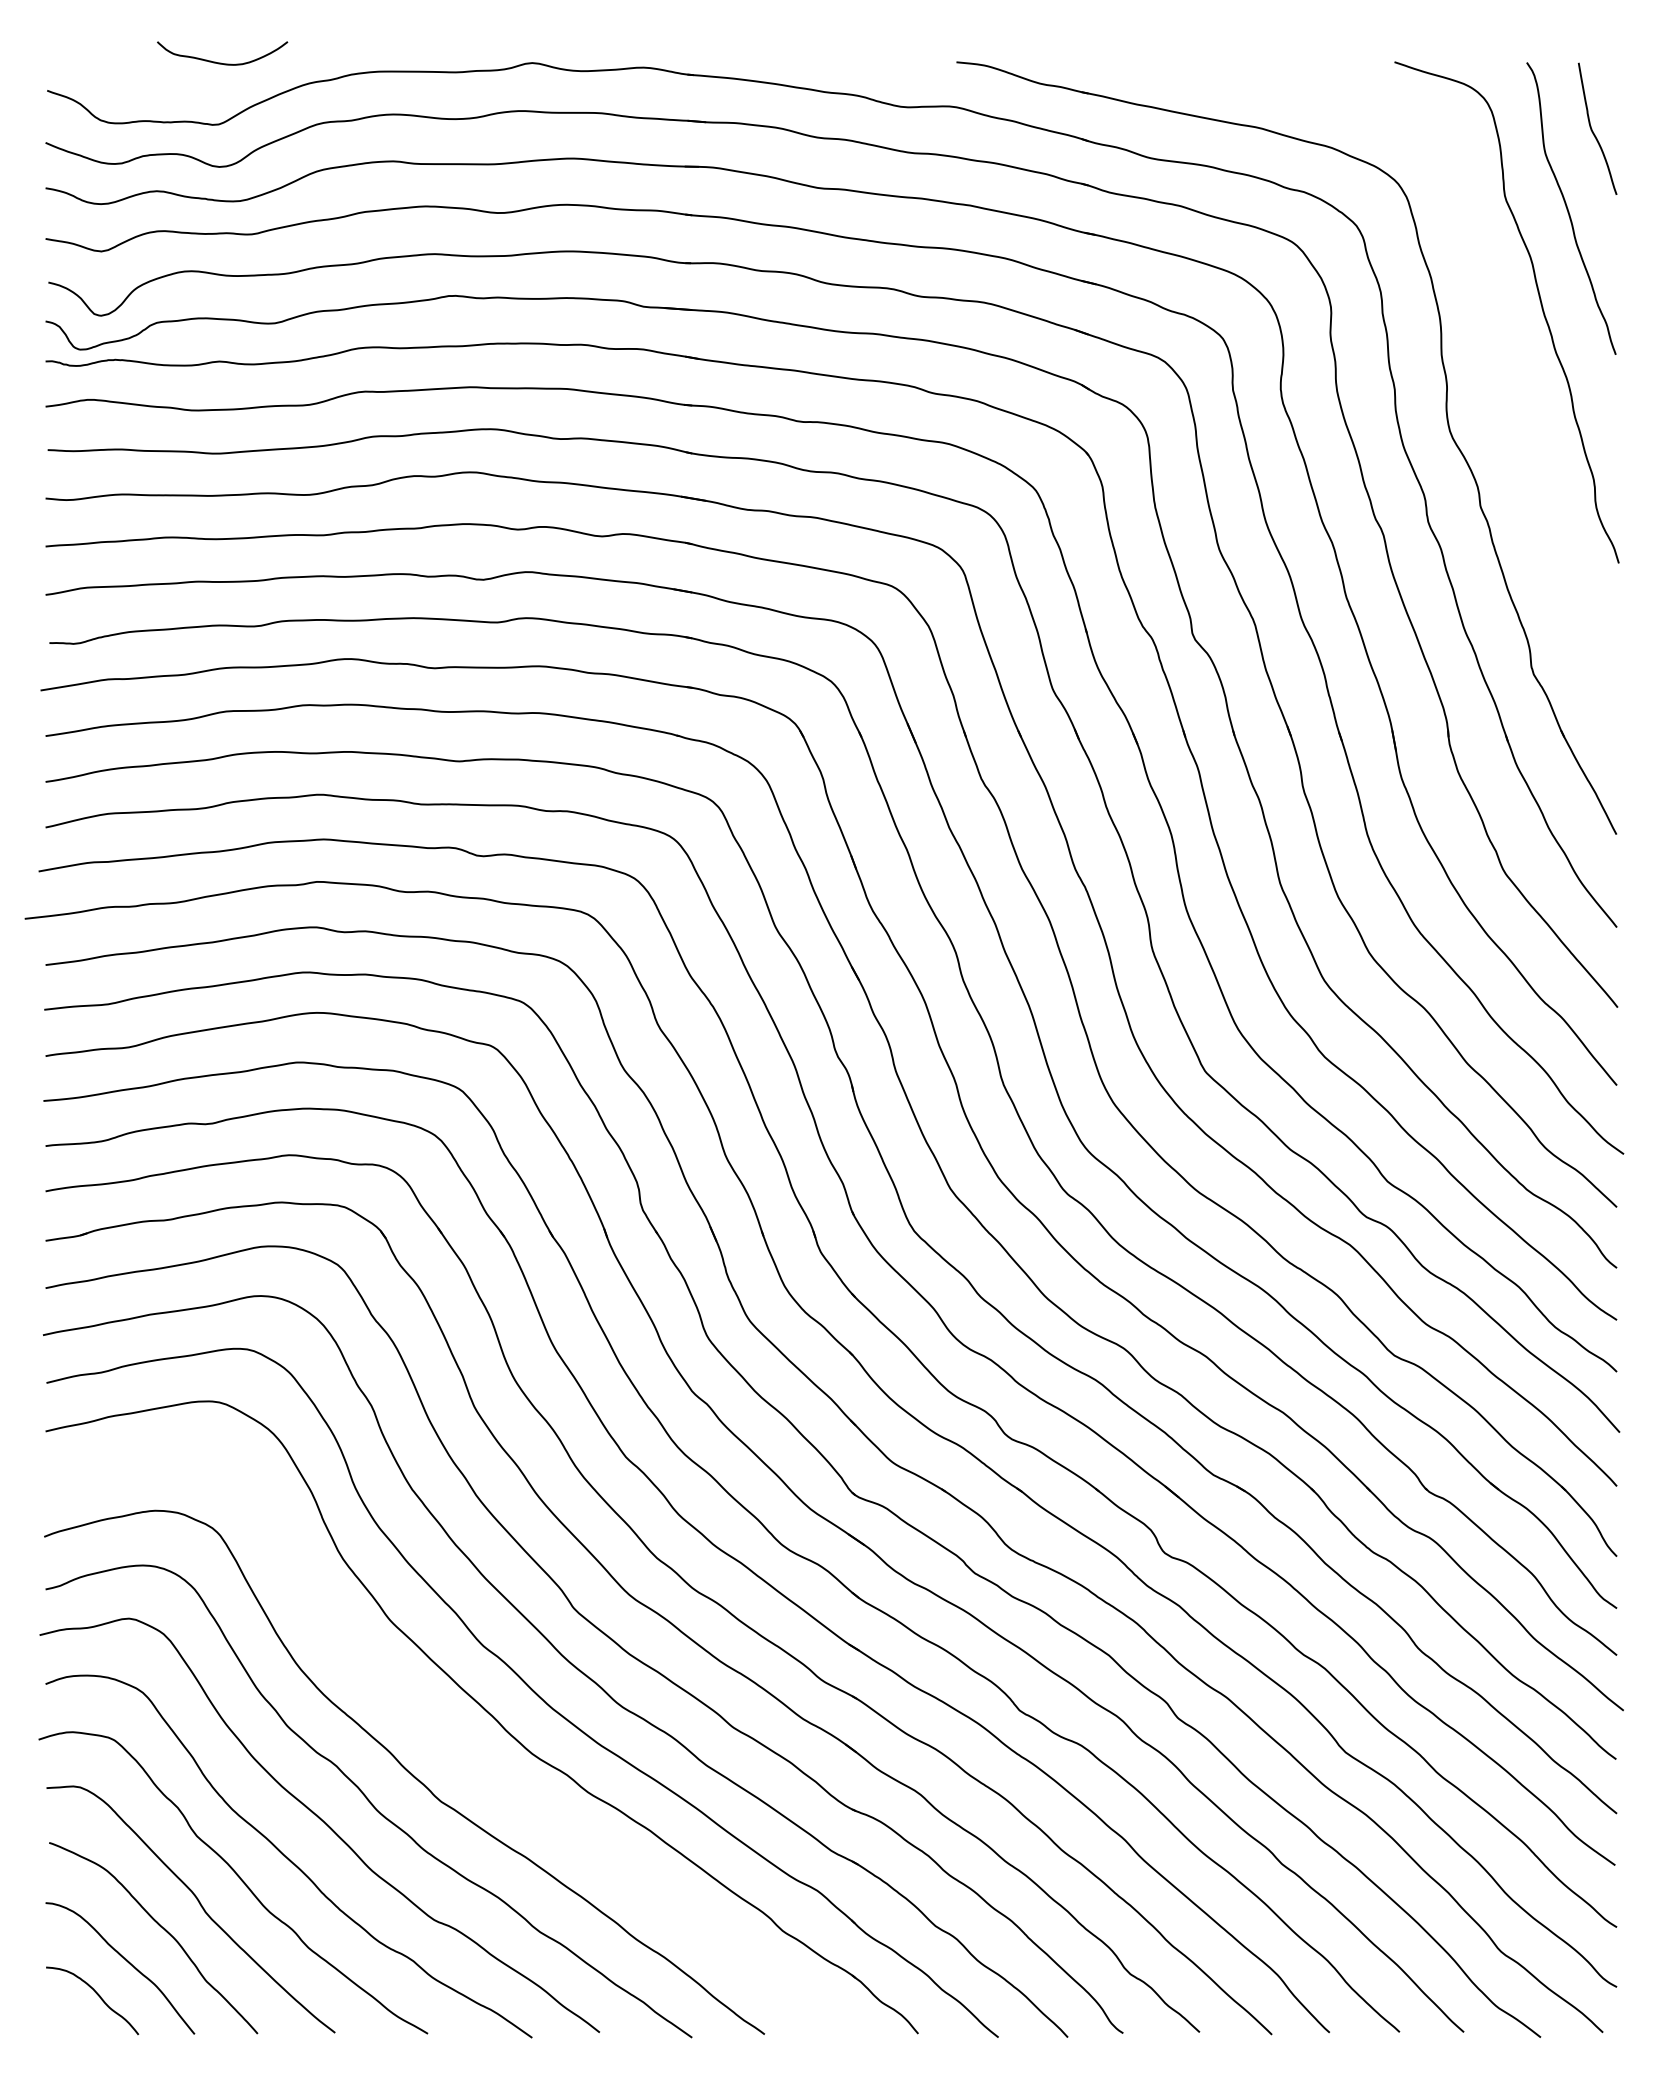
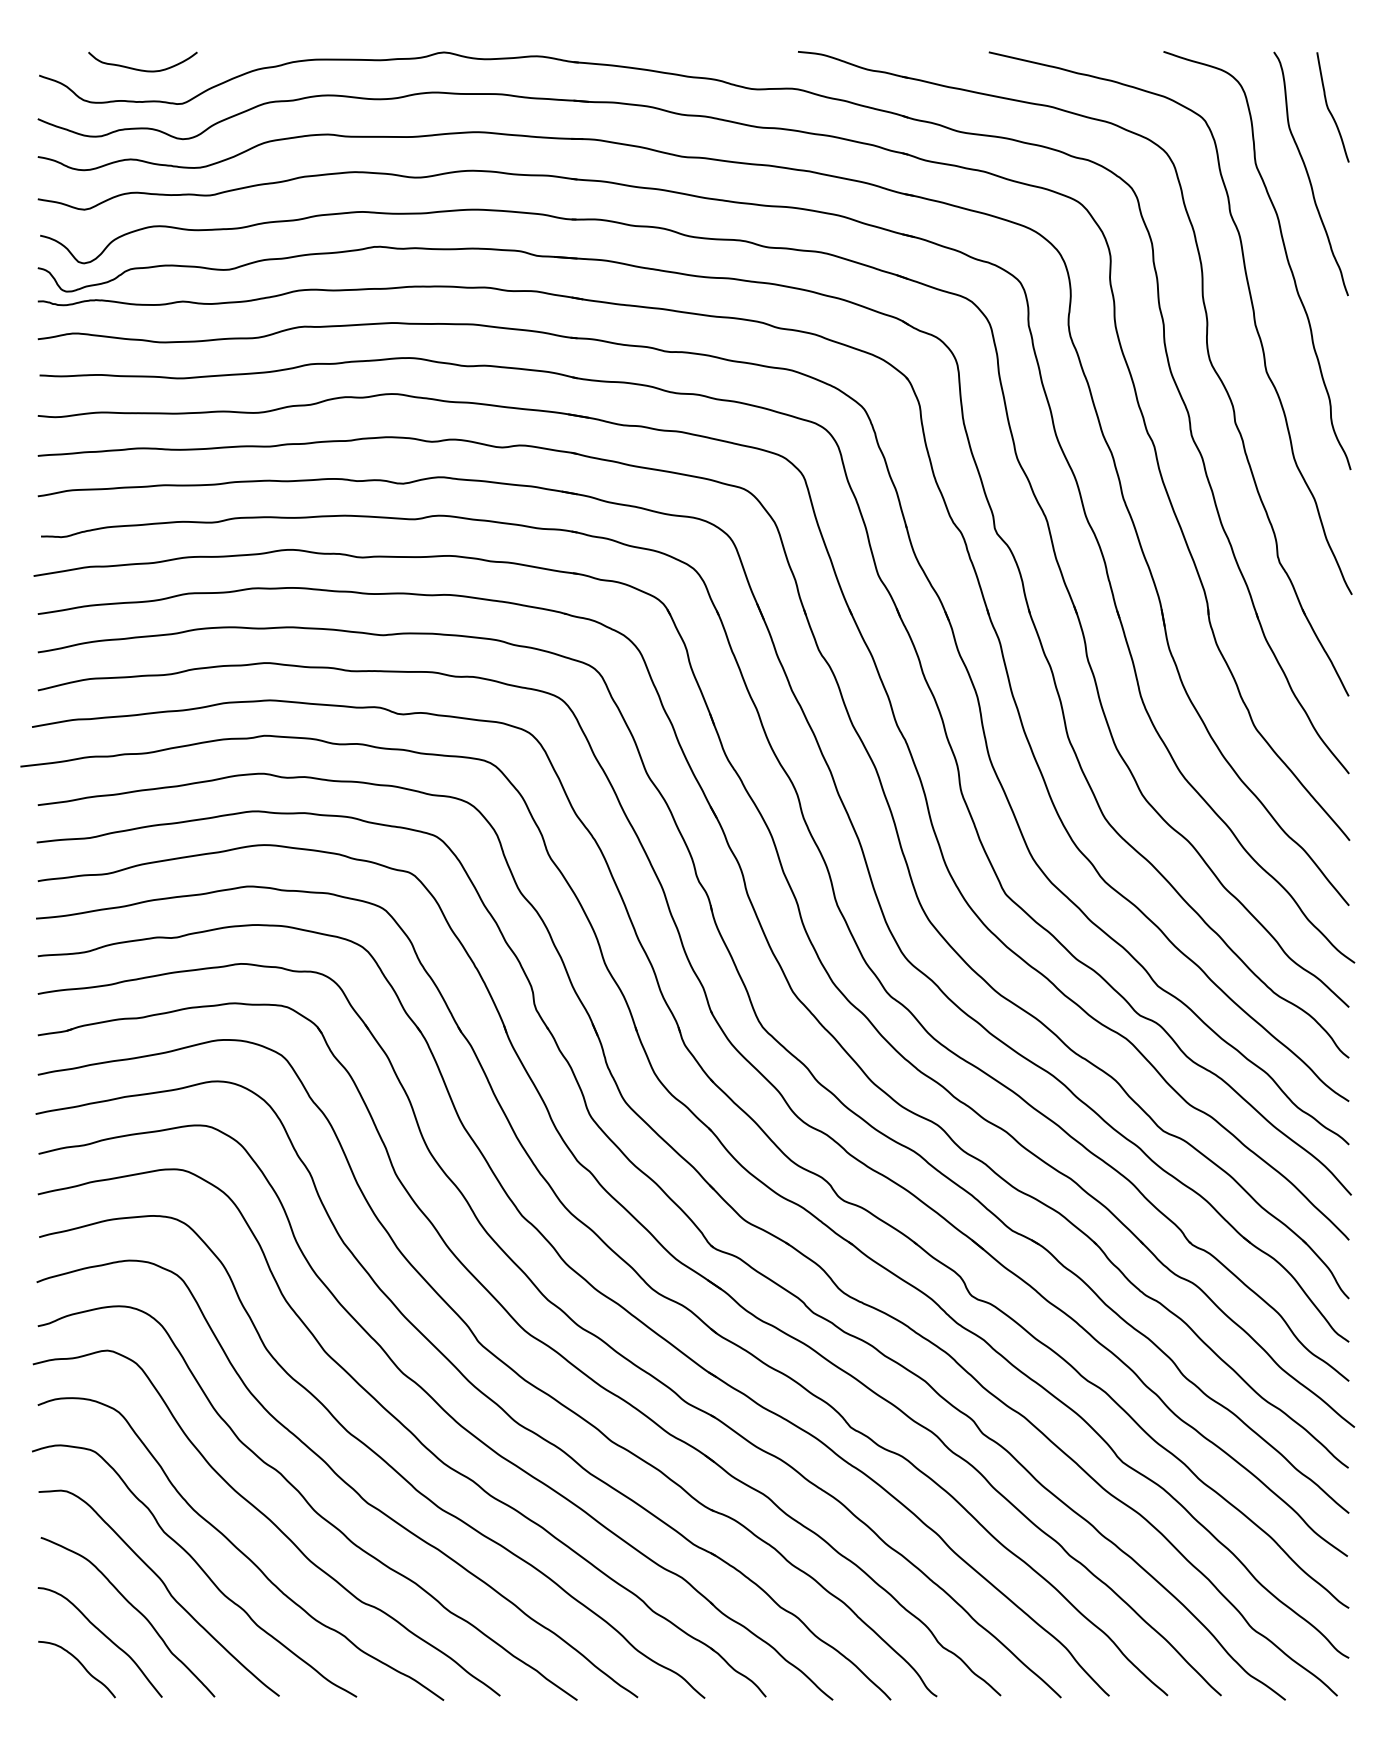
curve: (221, 62) -> (142, 69), moved
curve: (1499, 364) -> (1251, 304), added
curve: (449, 1742) -> (374, 1453), added

